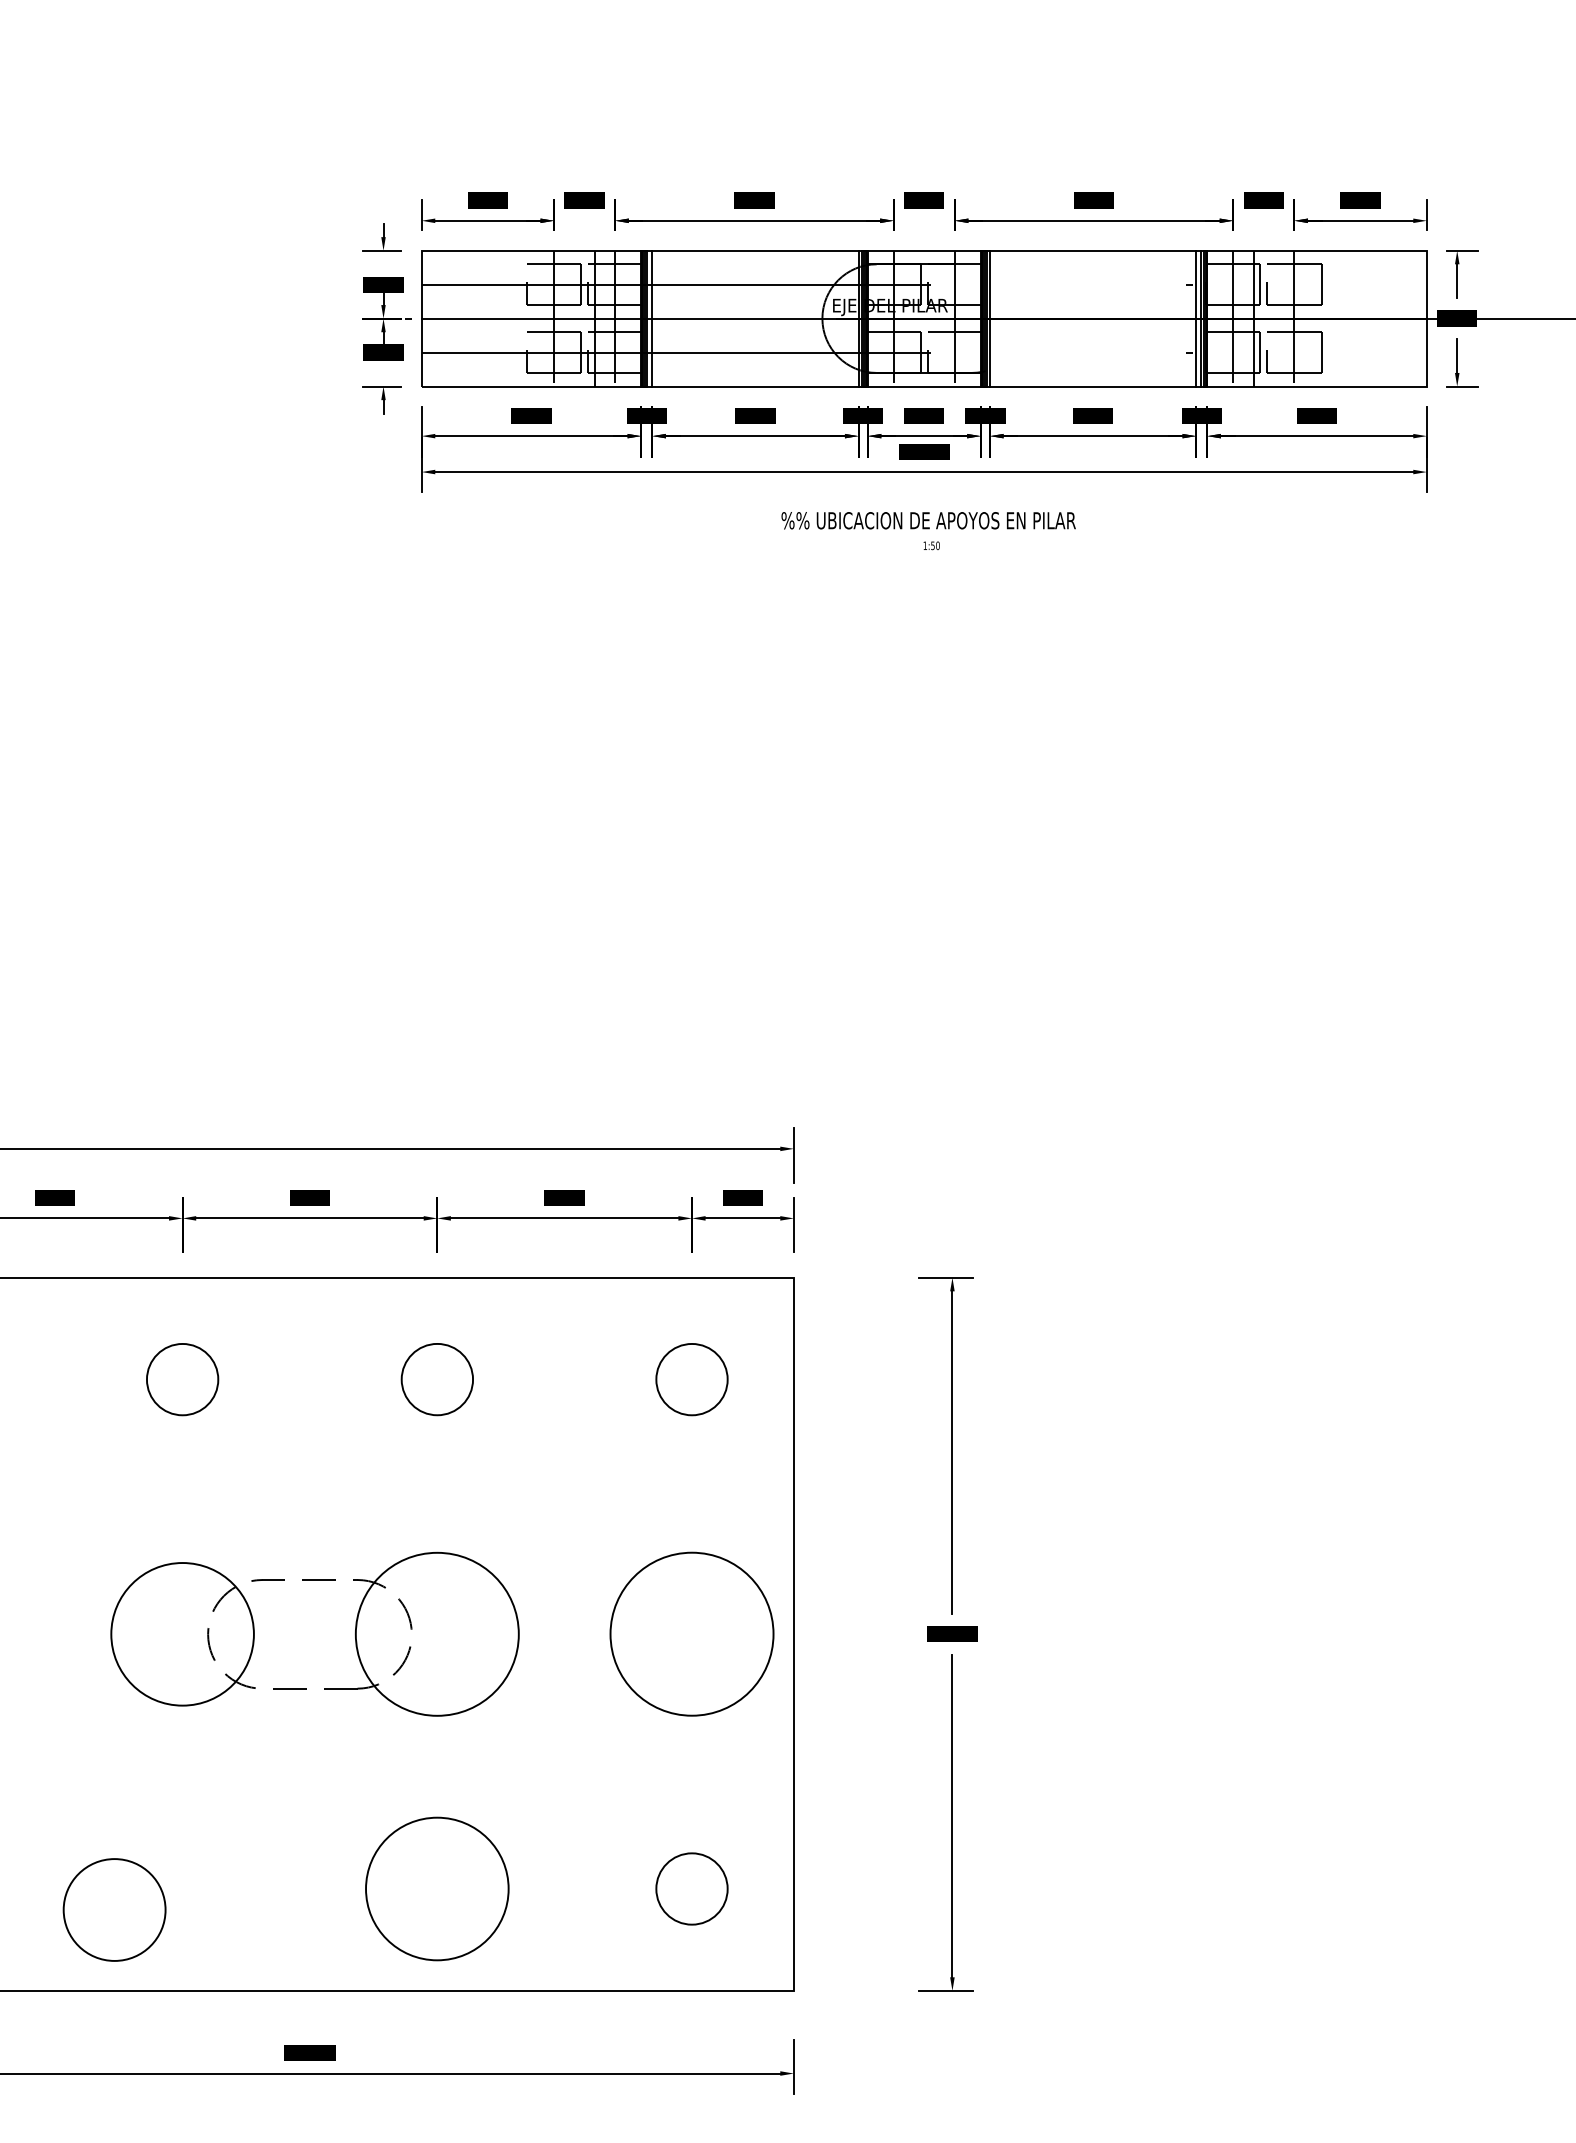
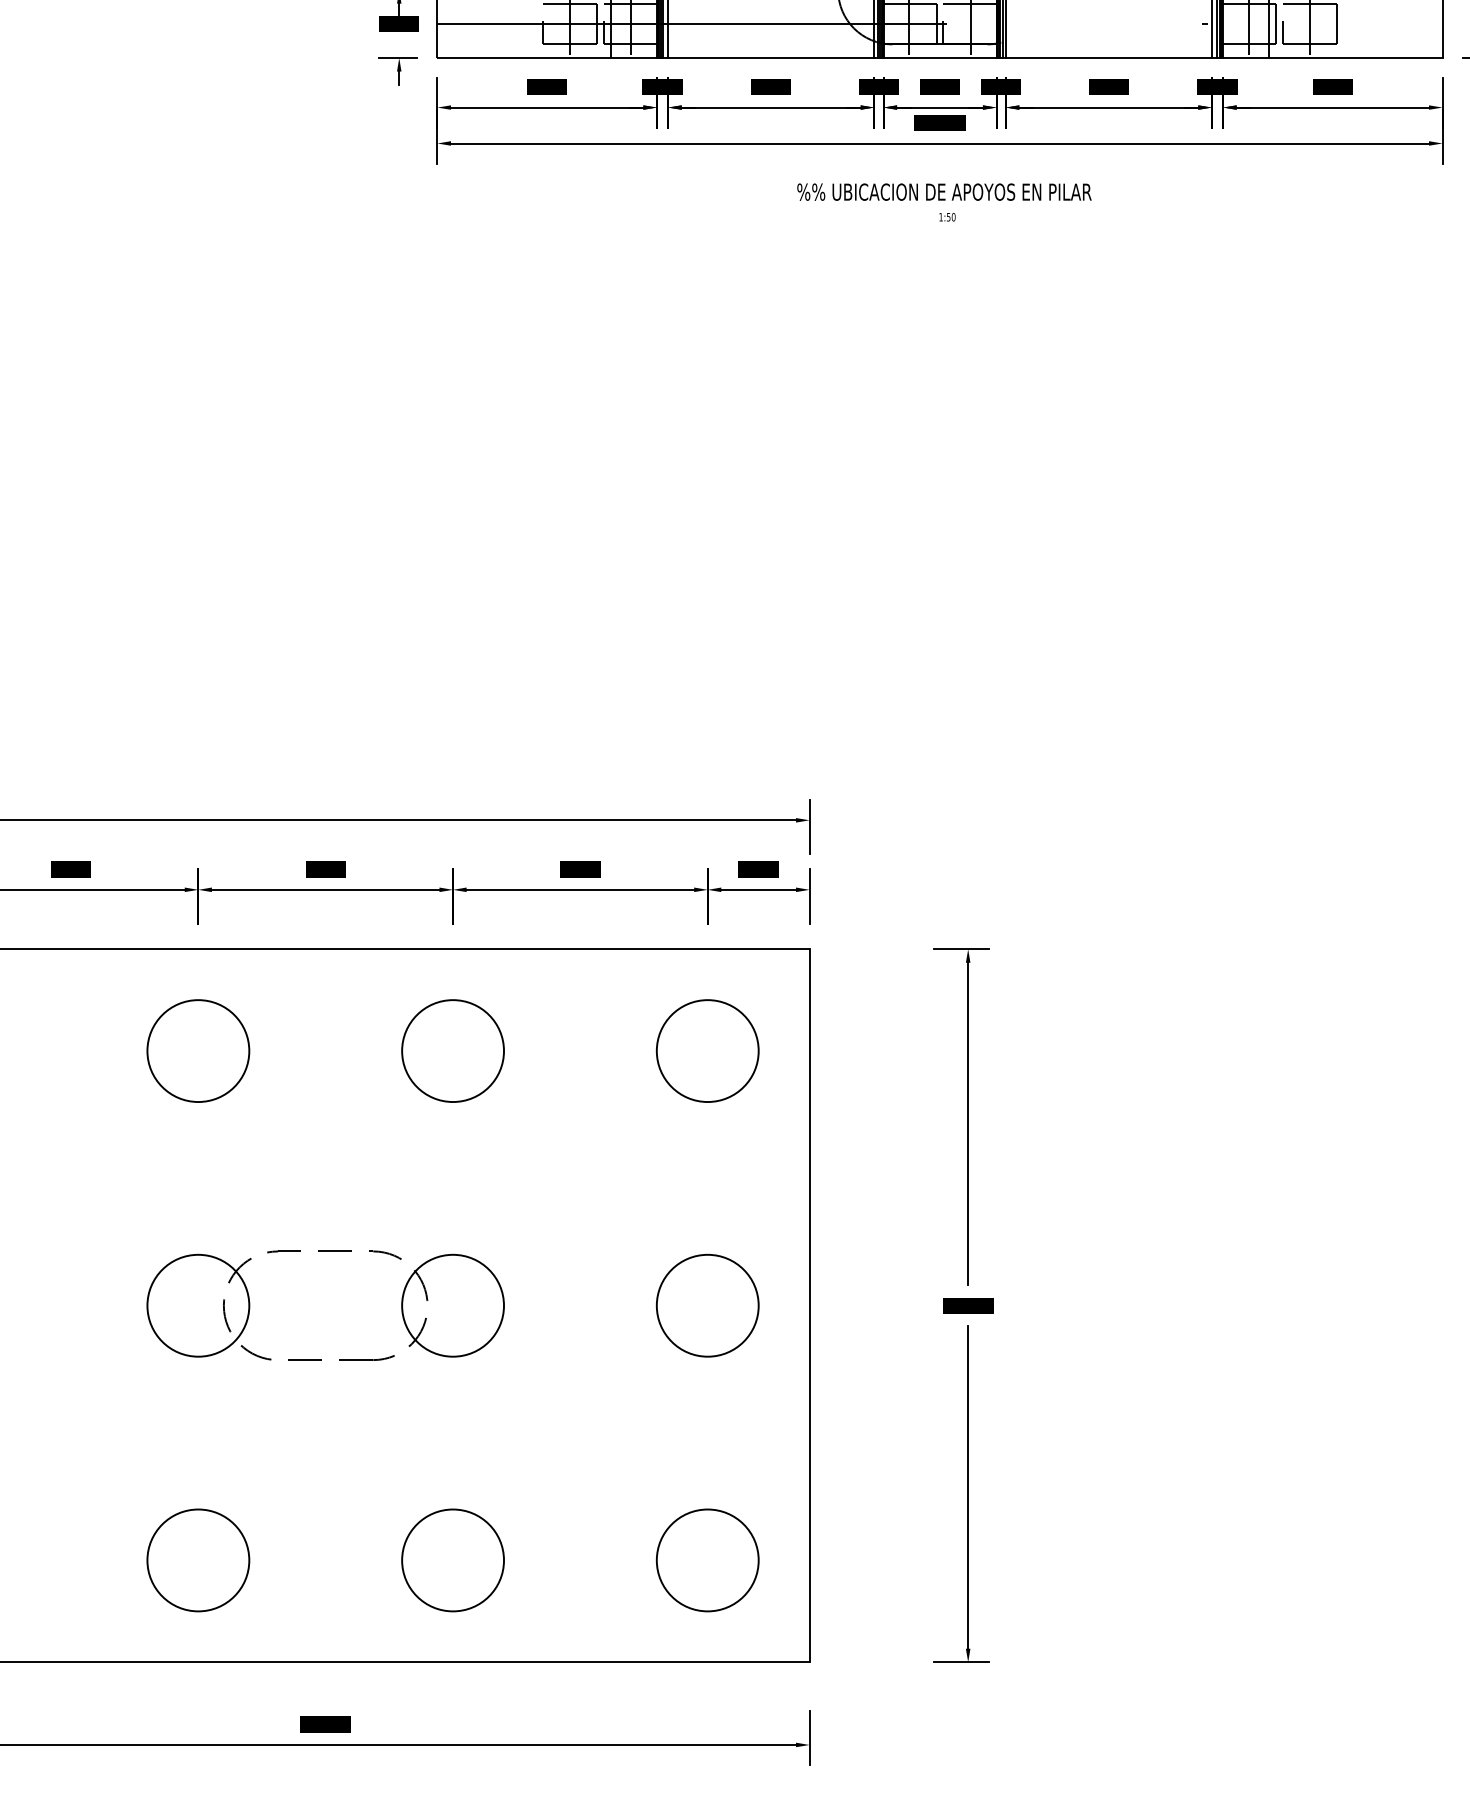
circle: (182, 1379) -> (198, 1050), size x1.43
circle: (437, 1379) -> (453, 1050), size x1.43
circle: (691, 1379) -> (707, 1050), size x1.43
circle: (182, 1634) -> (198, 1305), size x0.71
circle: (437, 1634) -> (453, 1305), size x0.62
circle: (691, 1634) -> (707, 1305), size x0.62
circle: (437, 1888) -> (453, 1559), size x0.71
circle: (691, 1888) -> (707, 1559), size x1.43
circle: (114, 1909) -> (198, 1559), moved

